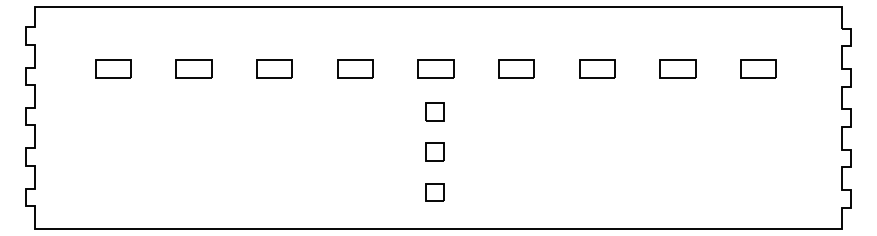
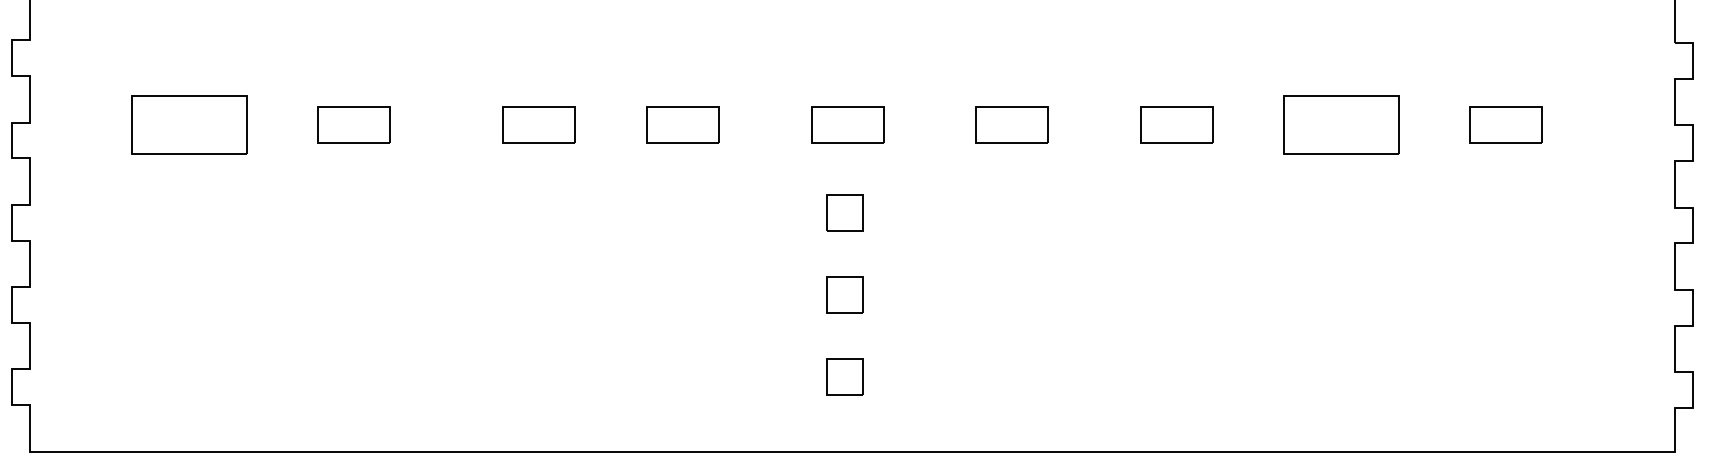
part: (113, 68) -> (190, 124), size x1.6
part: (274, 68) -> (538, 124), moved
part: (677, 68) -> (1340, 124), size x1.6

